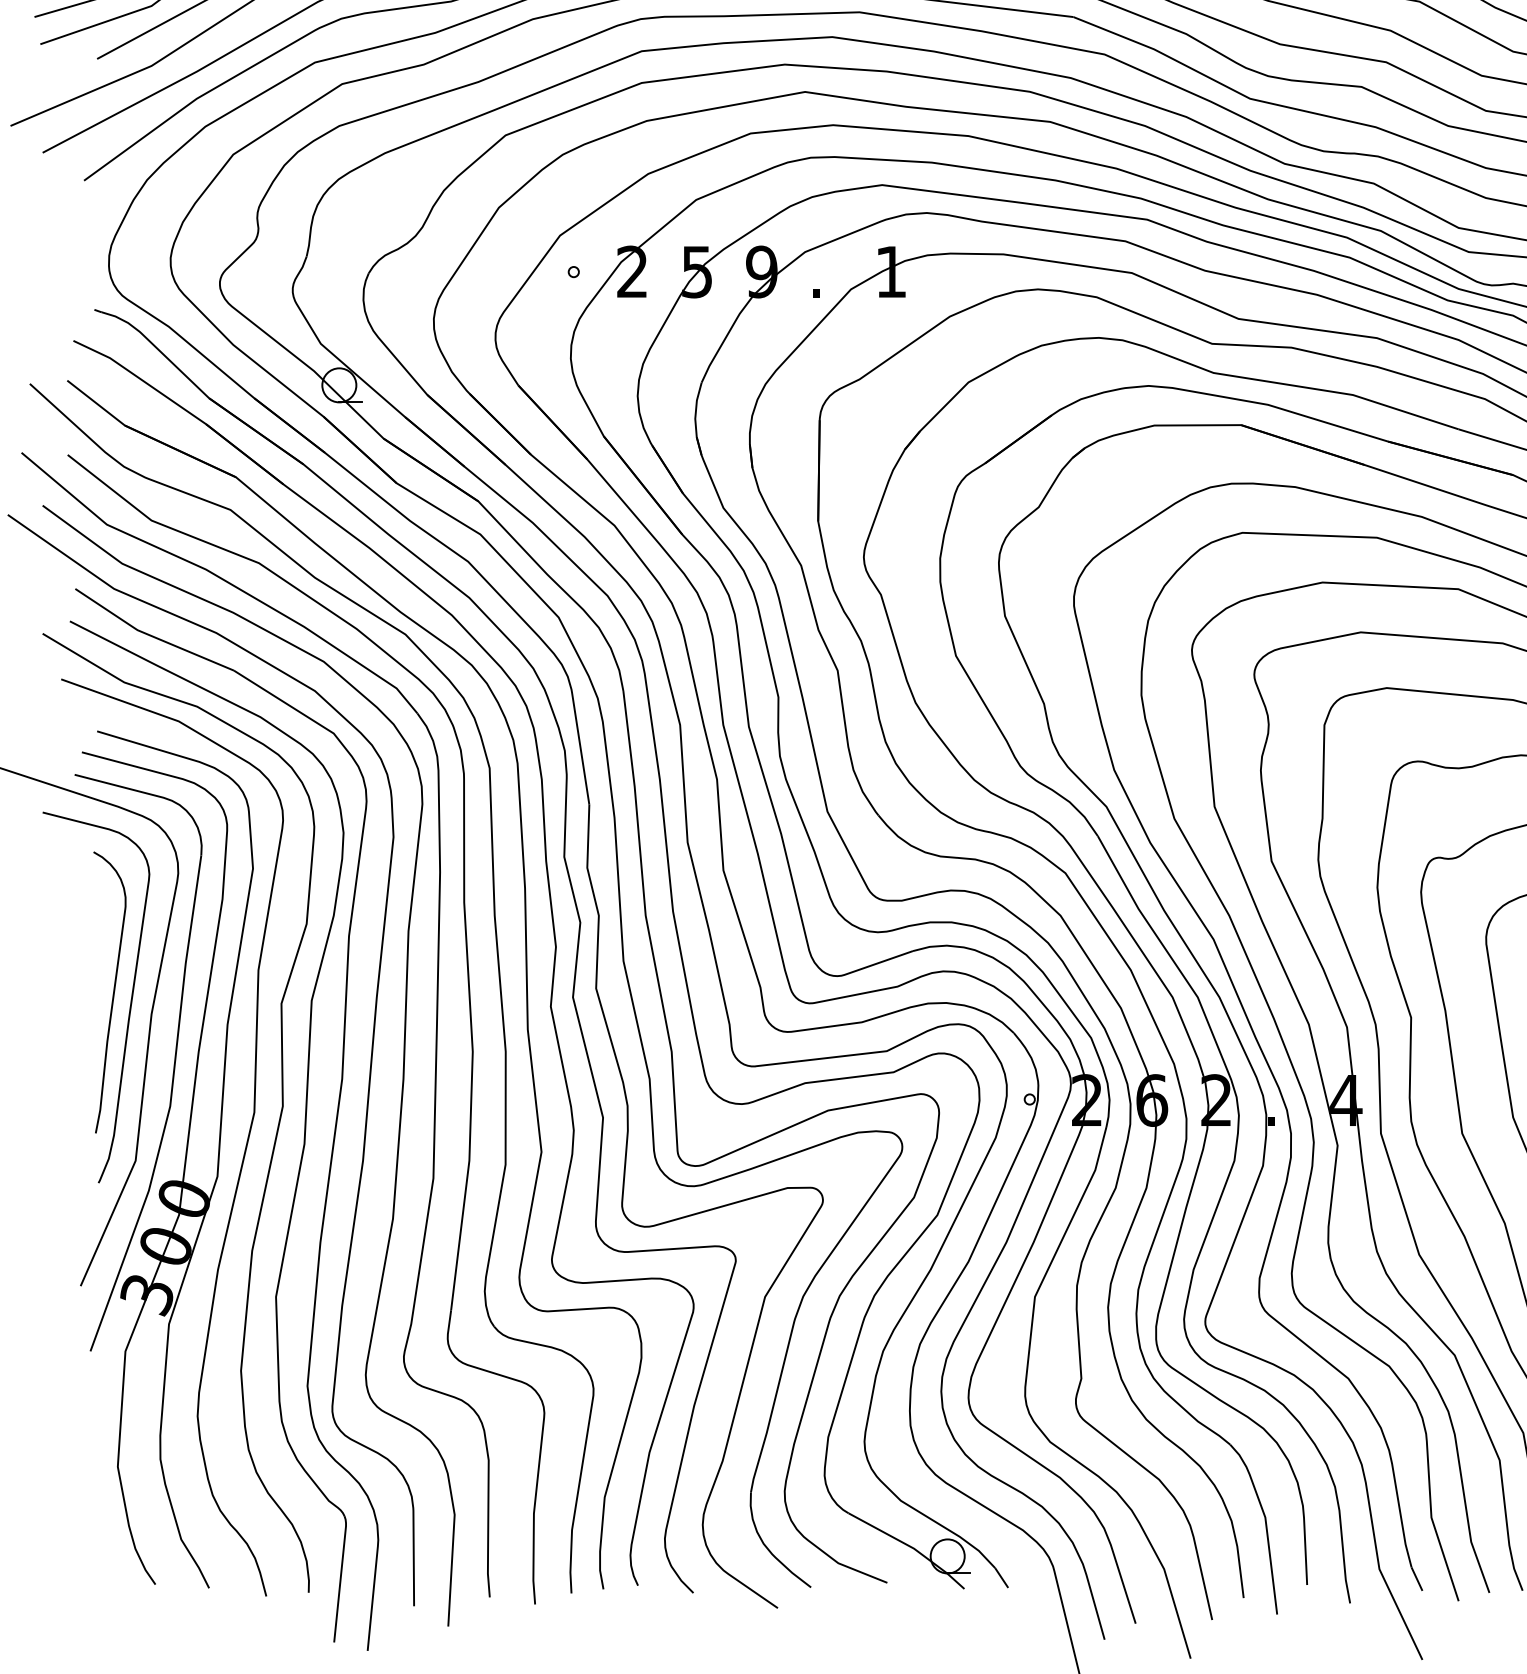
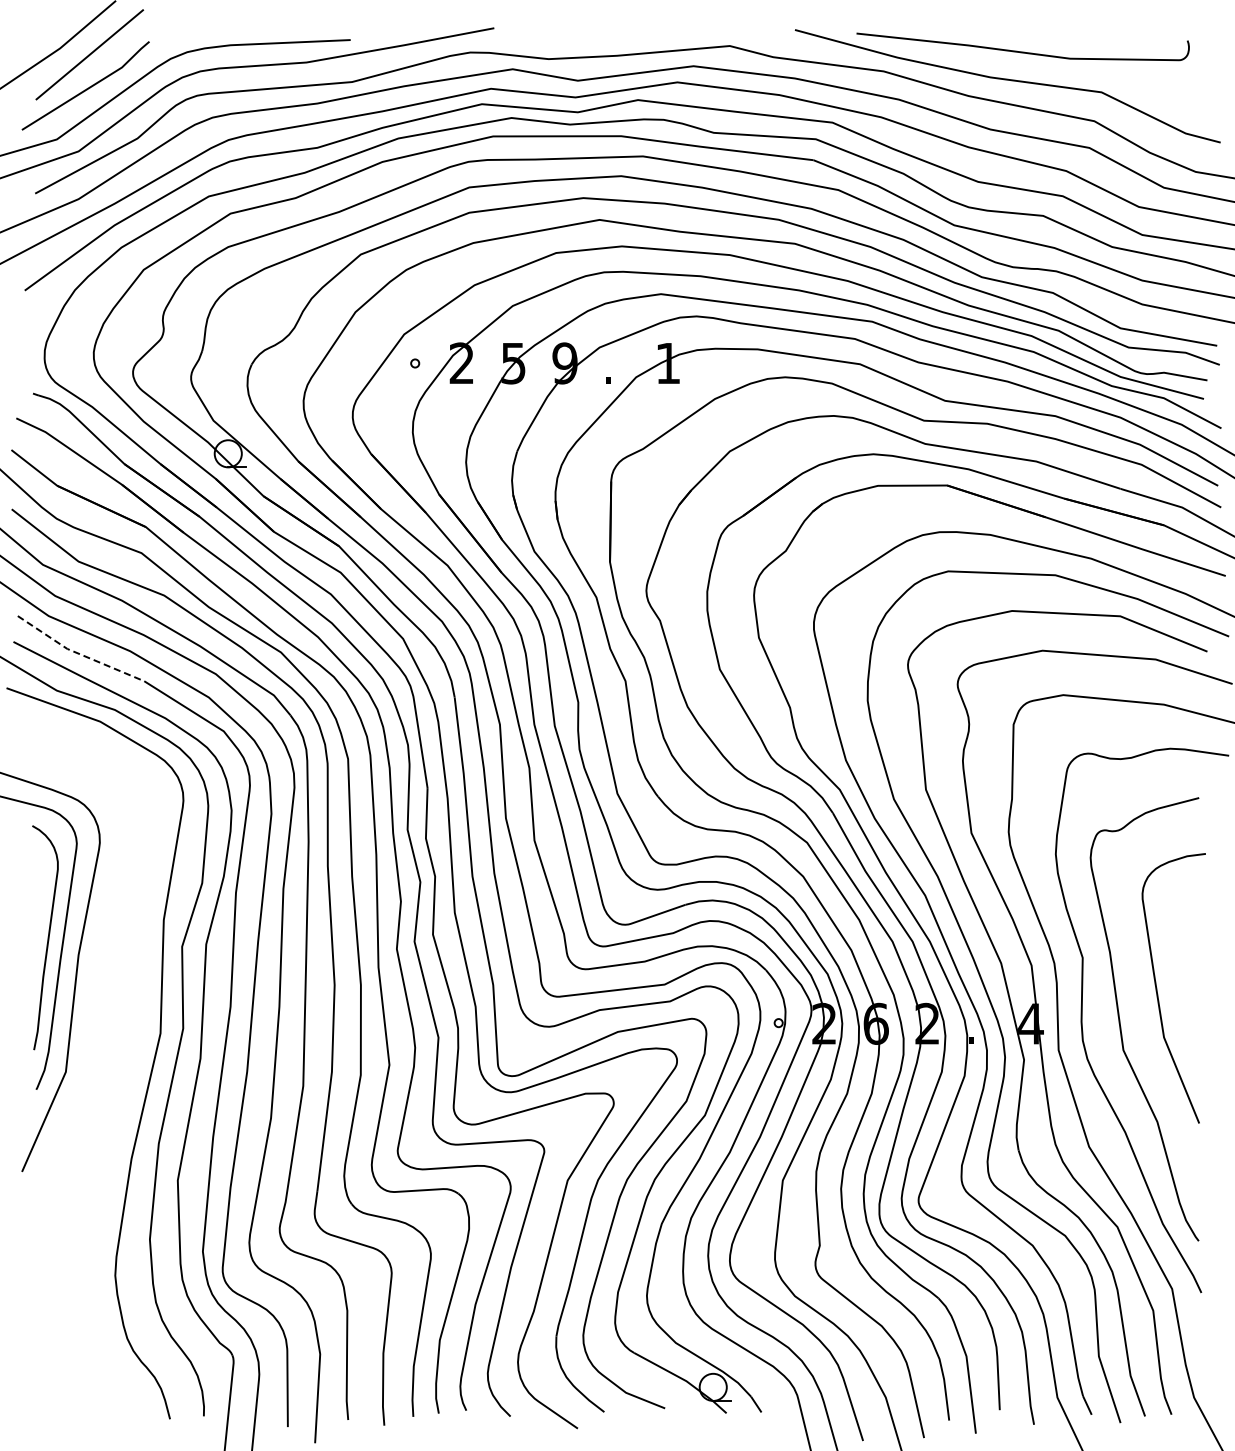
line: (151, 635) -> (78, 653), solid -> dashed
part: (164, 1158) -> (88, 1070), removed

